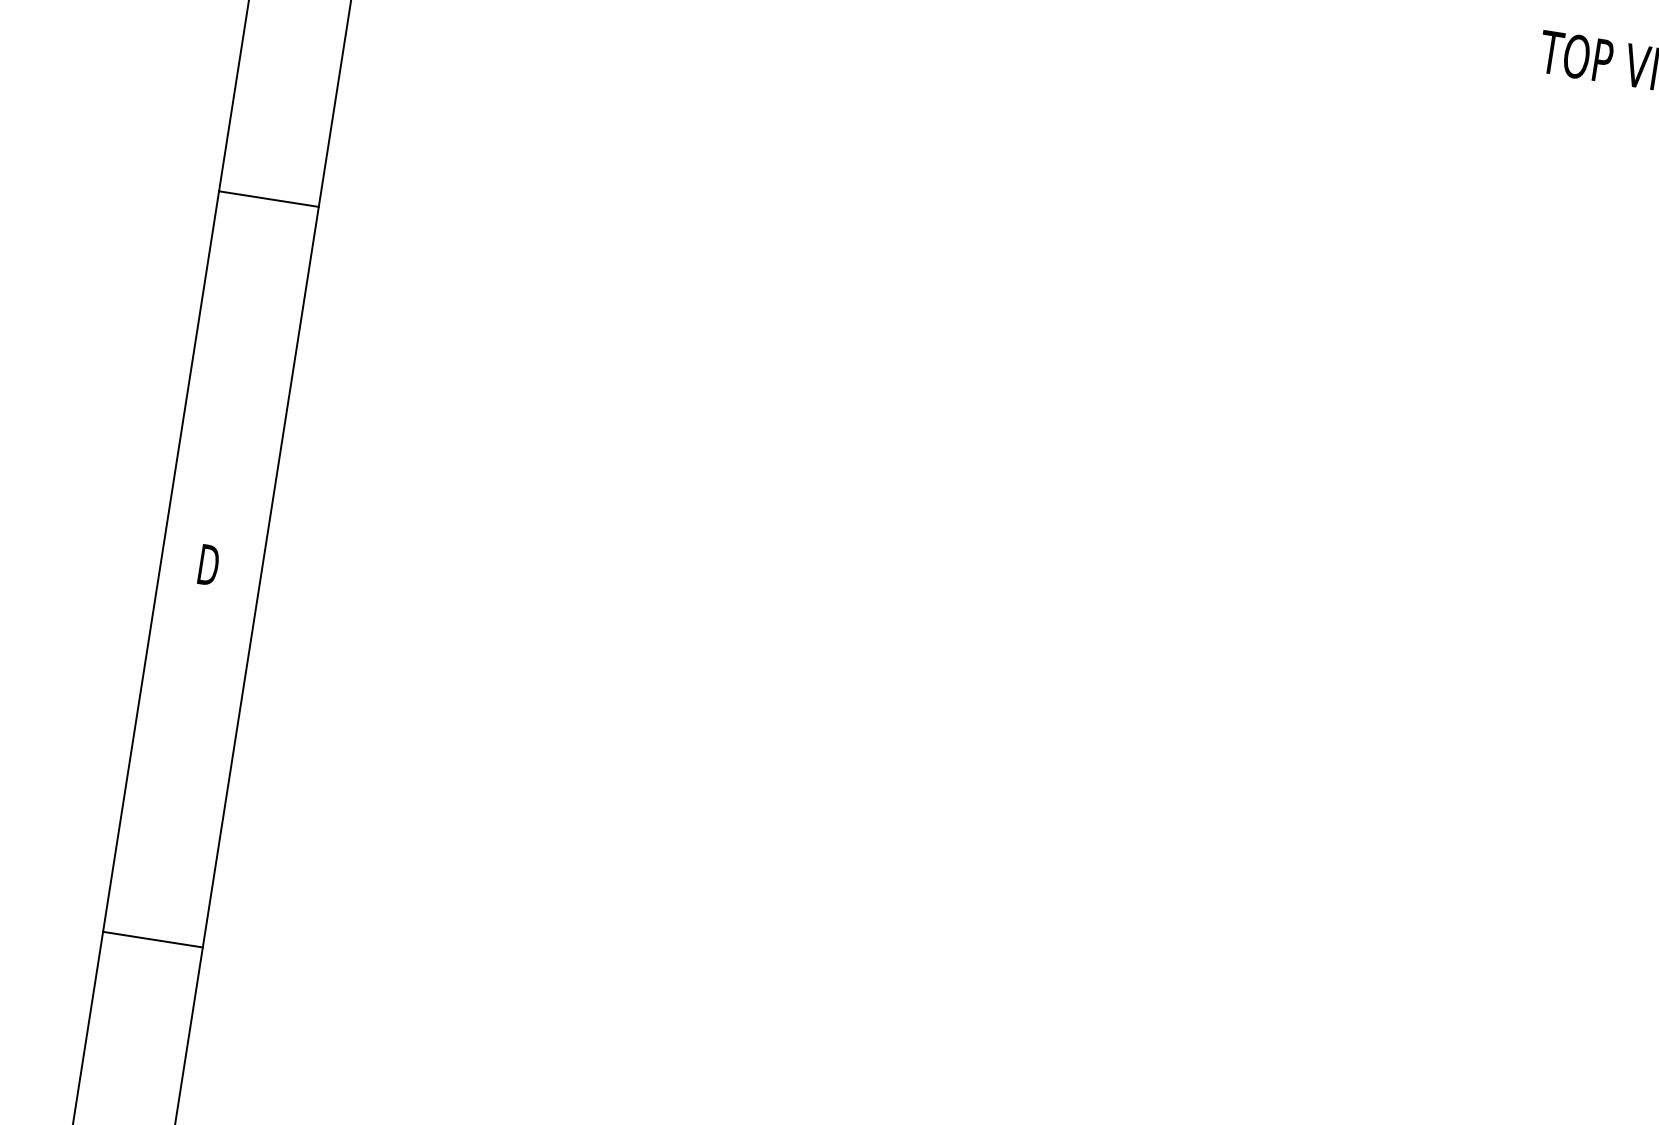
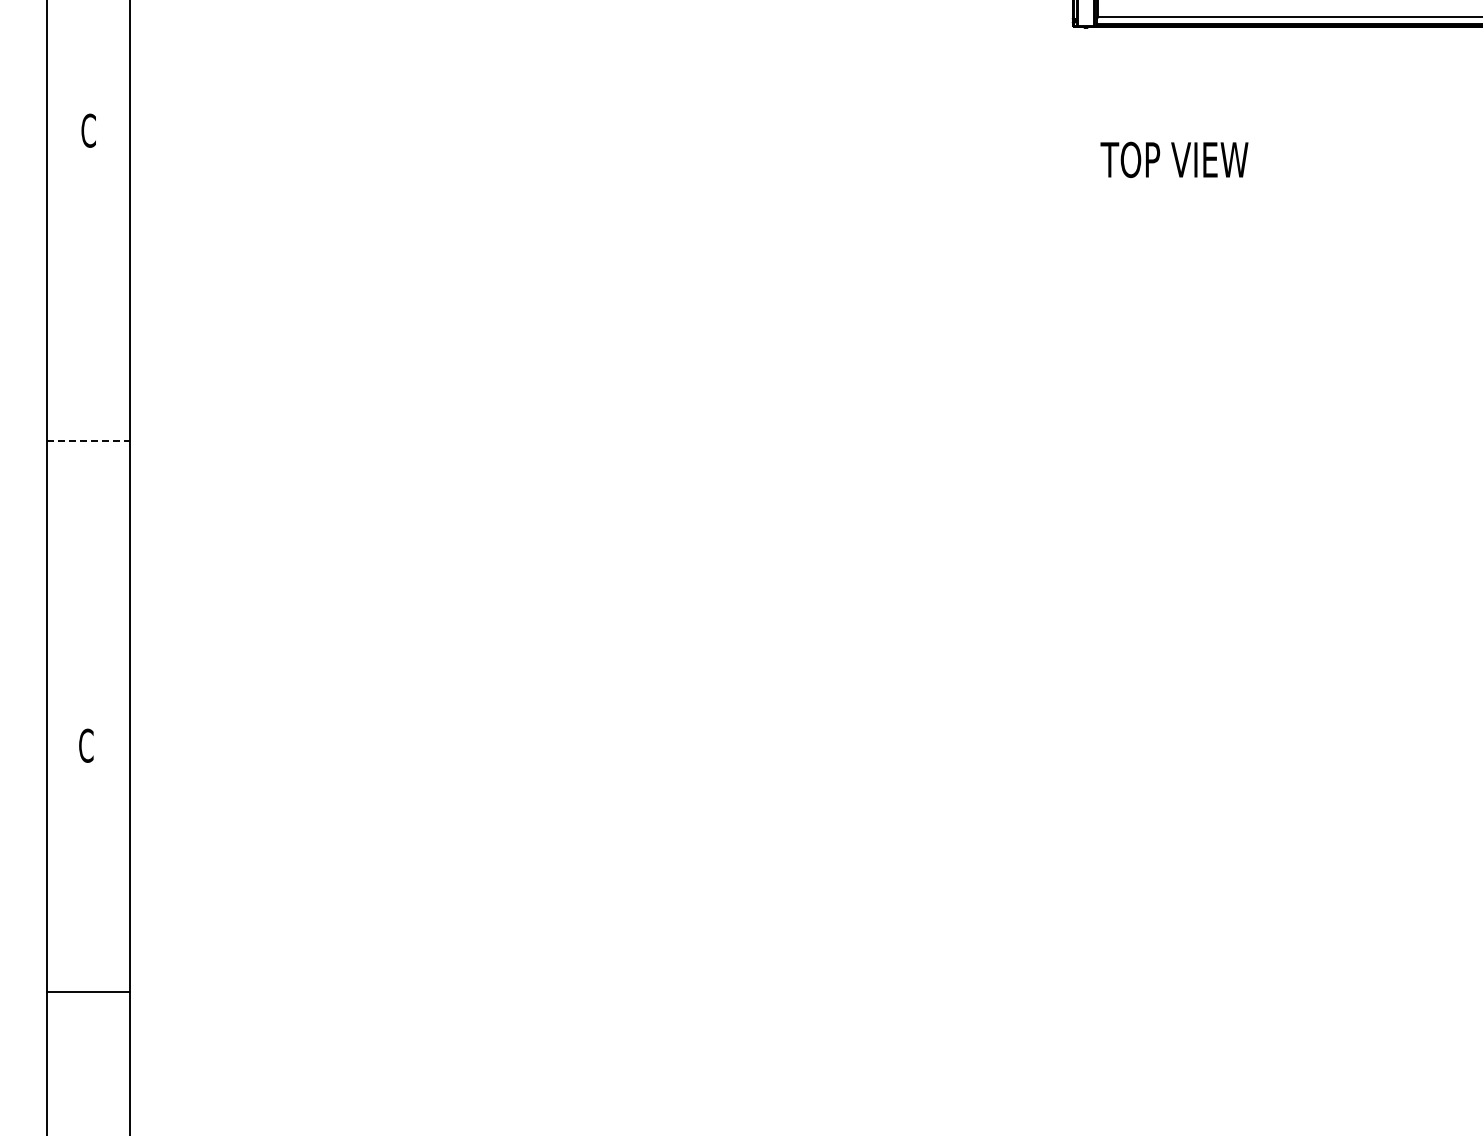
line: (269, 199) -> (89, 441), solid -> dashed
text: (208, 564) -> (86, 745), D -> C
line: (152, 939) -> (88, 992), moved

